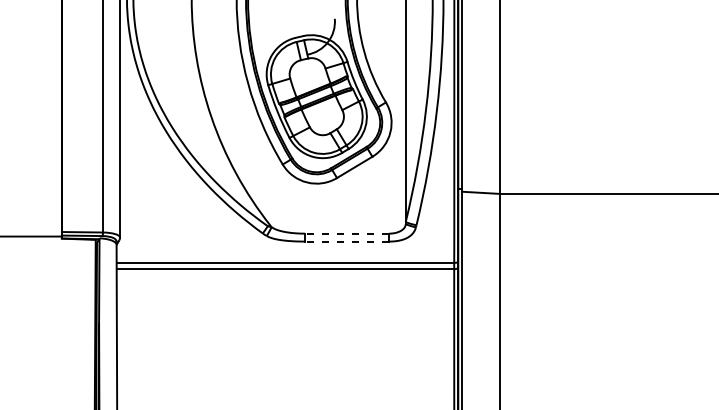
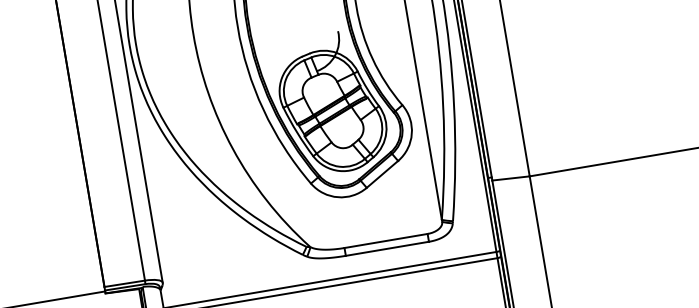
line: (346, 233) -> (385, 240), dashed -> solid
line: (346, 241) -> (386, 248), dashed -> solid

